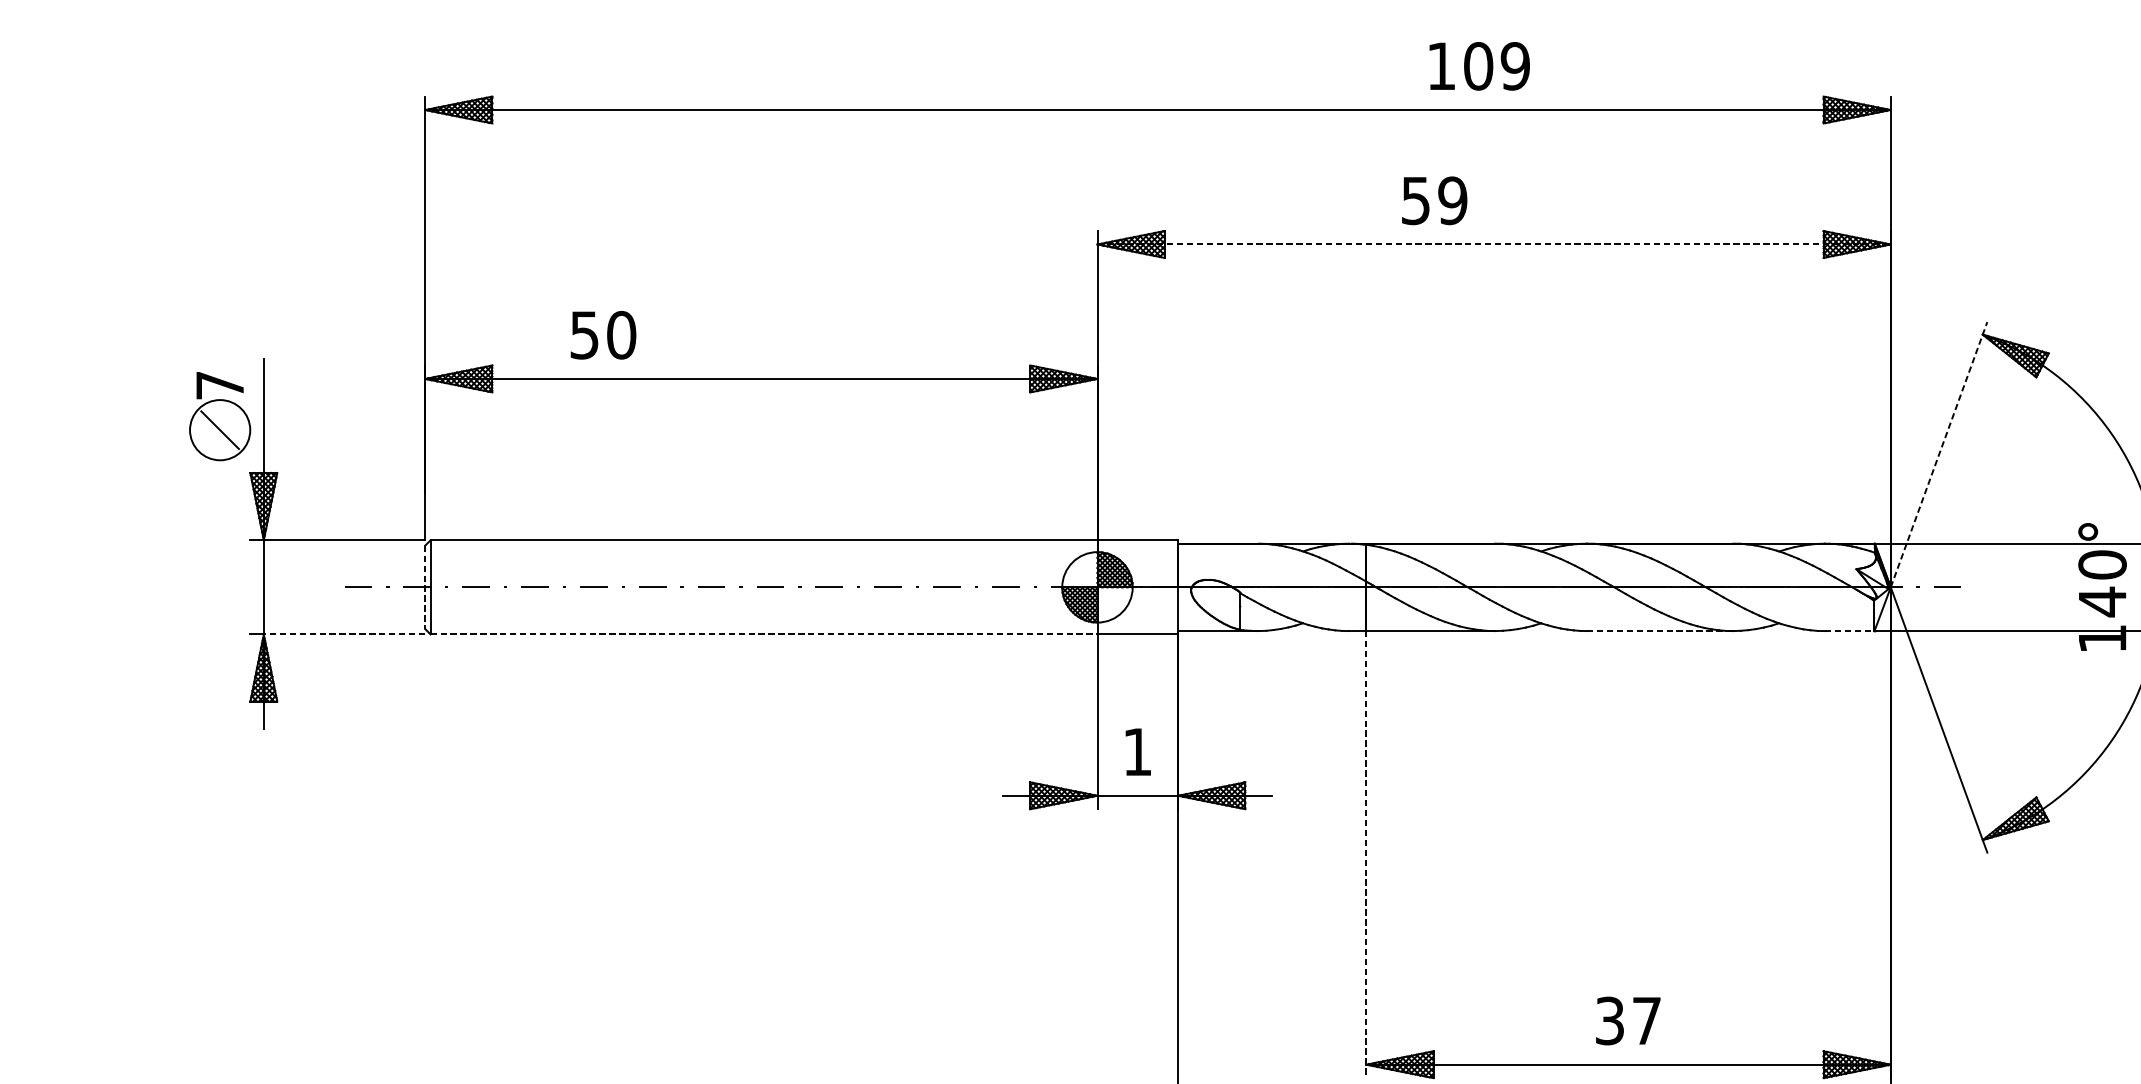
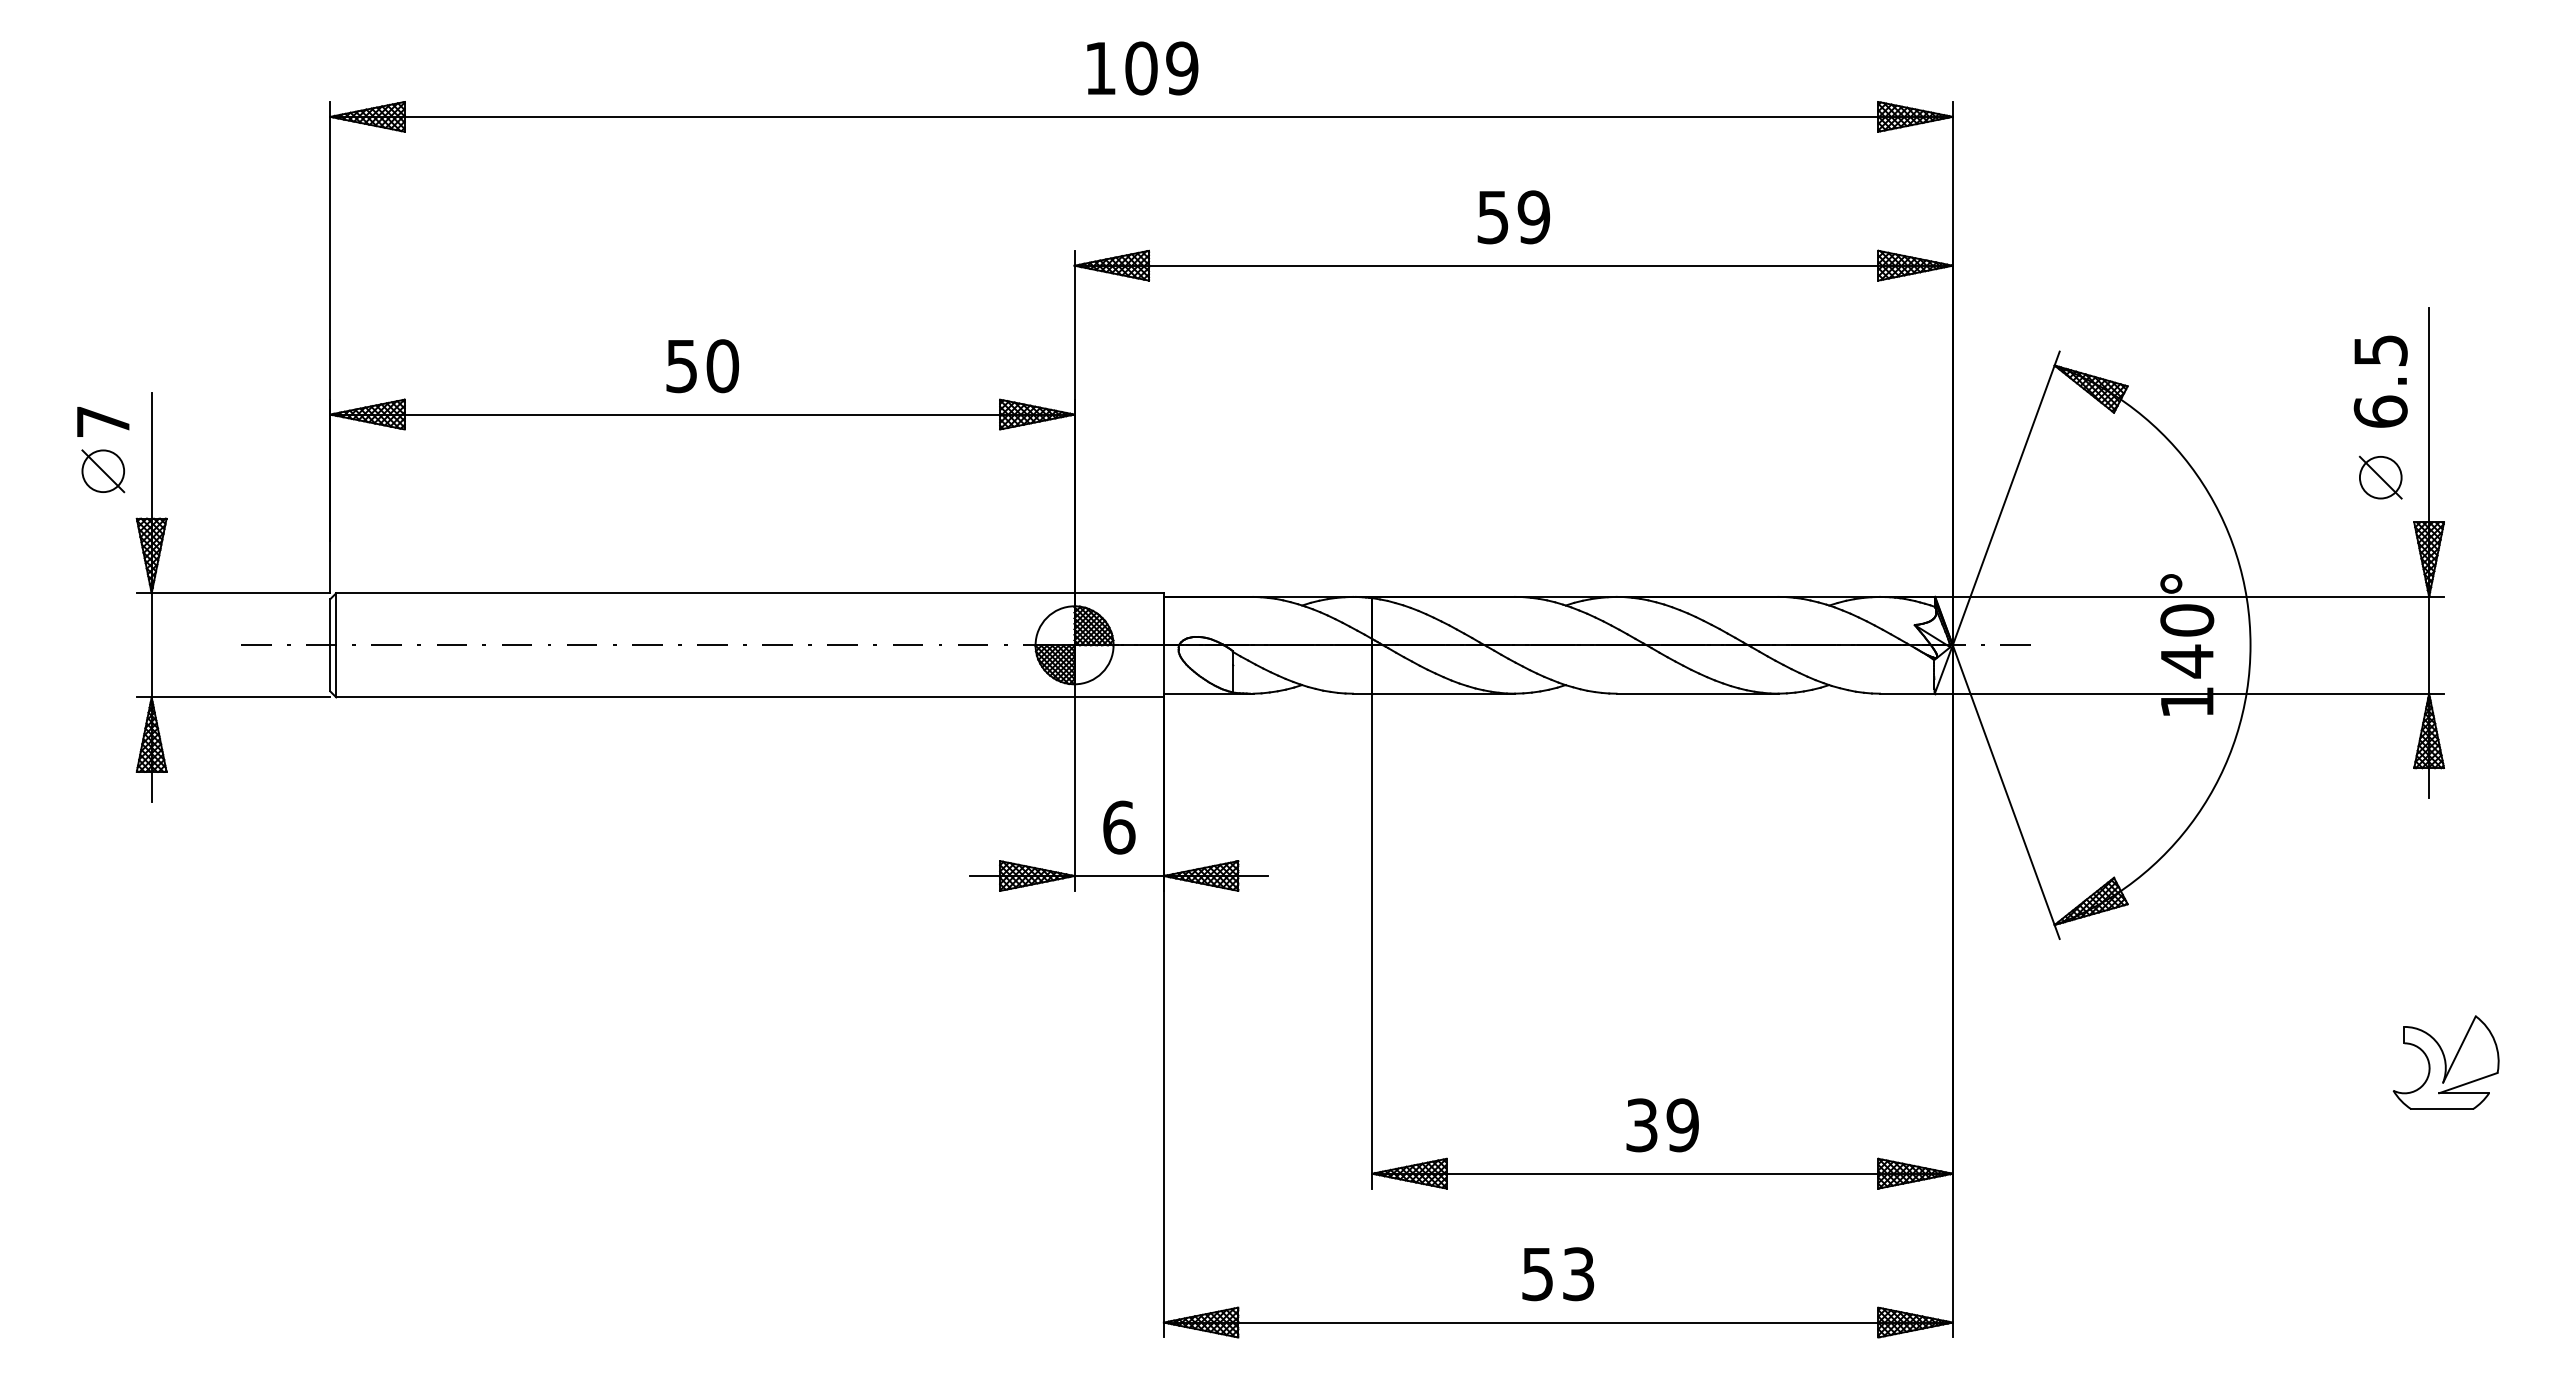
text: (1479, 66) -> (1142, 68), moved
text: (1434, 200) -> (1513, 217), moved
line: (1494, 244) -> (1514, 265), dashed -> solid
text: (603, 335) -> (702, 366), moved
circle: (220, 430) -> (103, 471), size x0.62
line: (1939, 453) -> (2006, 497), dashed -> solid
line: (425, 587) -> (330, 645), dashed -> solid
line: (1660, 630) -> (1697, 693), dashed -> solid
line: (1849, 630) -> (1907, 693), dashed -> solid
line: (344, 634) -> (240, 697), dashed -> solid
line: (764, 634) -> (705, 697), dashed -> solid
text: (1138, 751) -> (1119, 827), 1 -> 6
line: (1366, 854) -> (1372, 941), dashed -> solid
text: (1646, 1021) -> (1682, 1125), 37 -> 39

